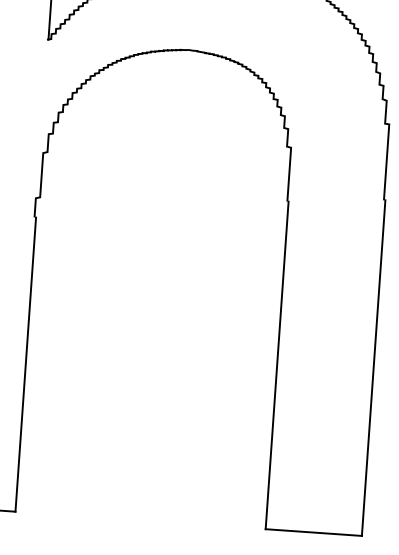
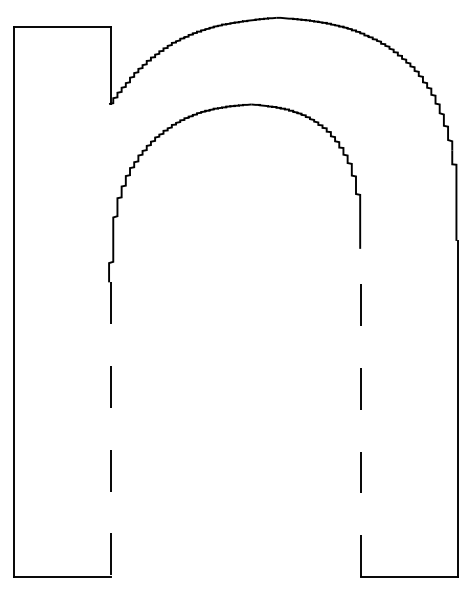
line: (277, 364) -> (361, 412), solid -> dashed
line: (25, 365) -> (110, 430), solid -> dashed

